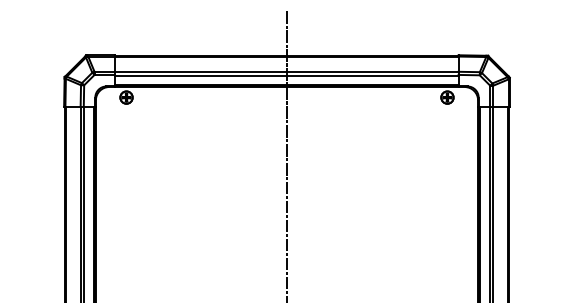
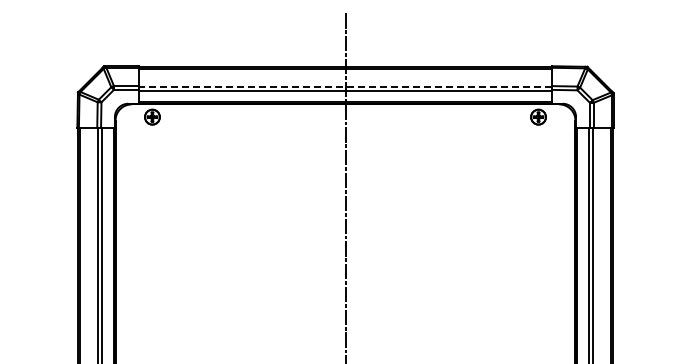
line: (287, 72) -> (345, 86), solid -> dashed

